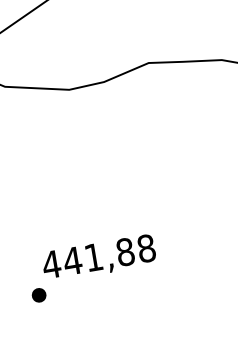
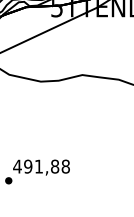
text: (71, 260) -> (27, 166), 441,88 -> 491,88

